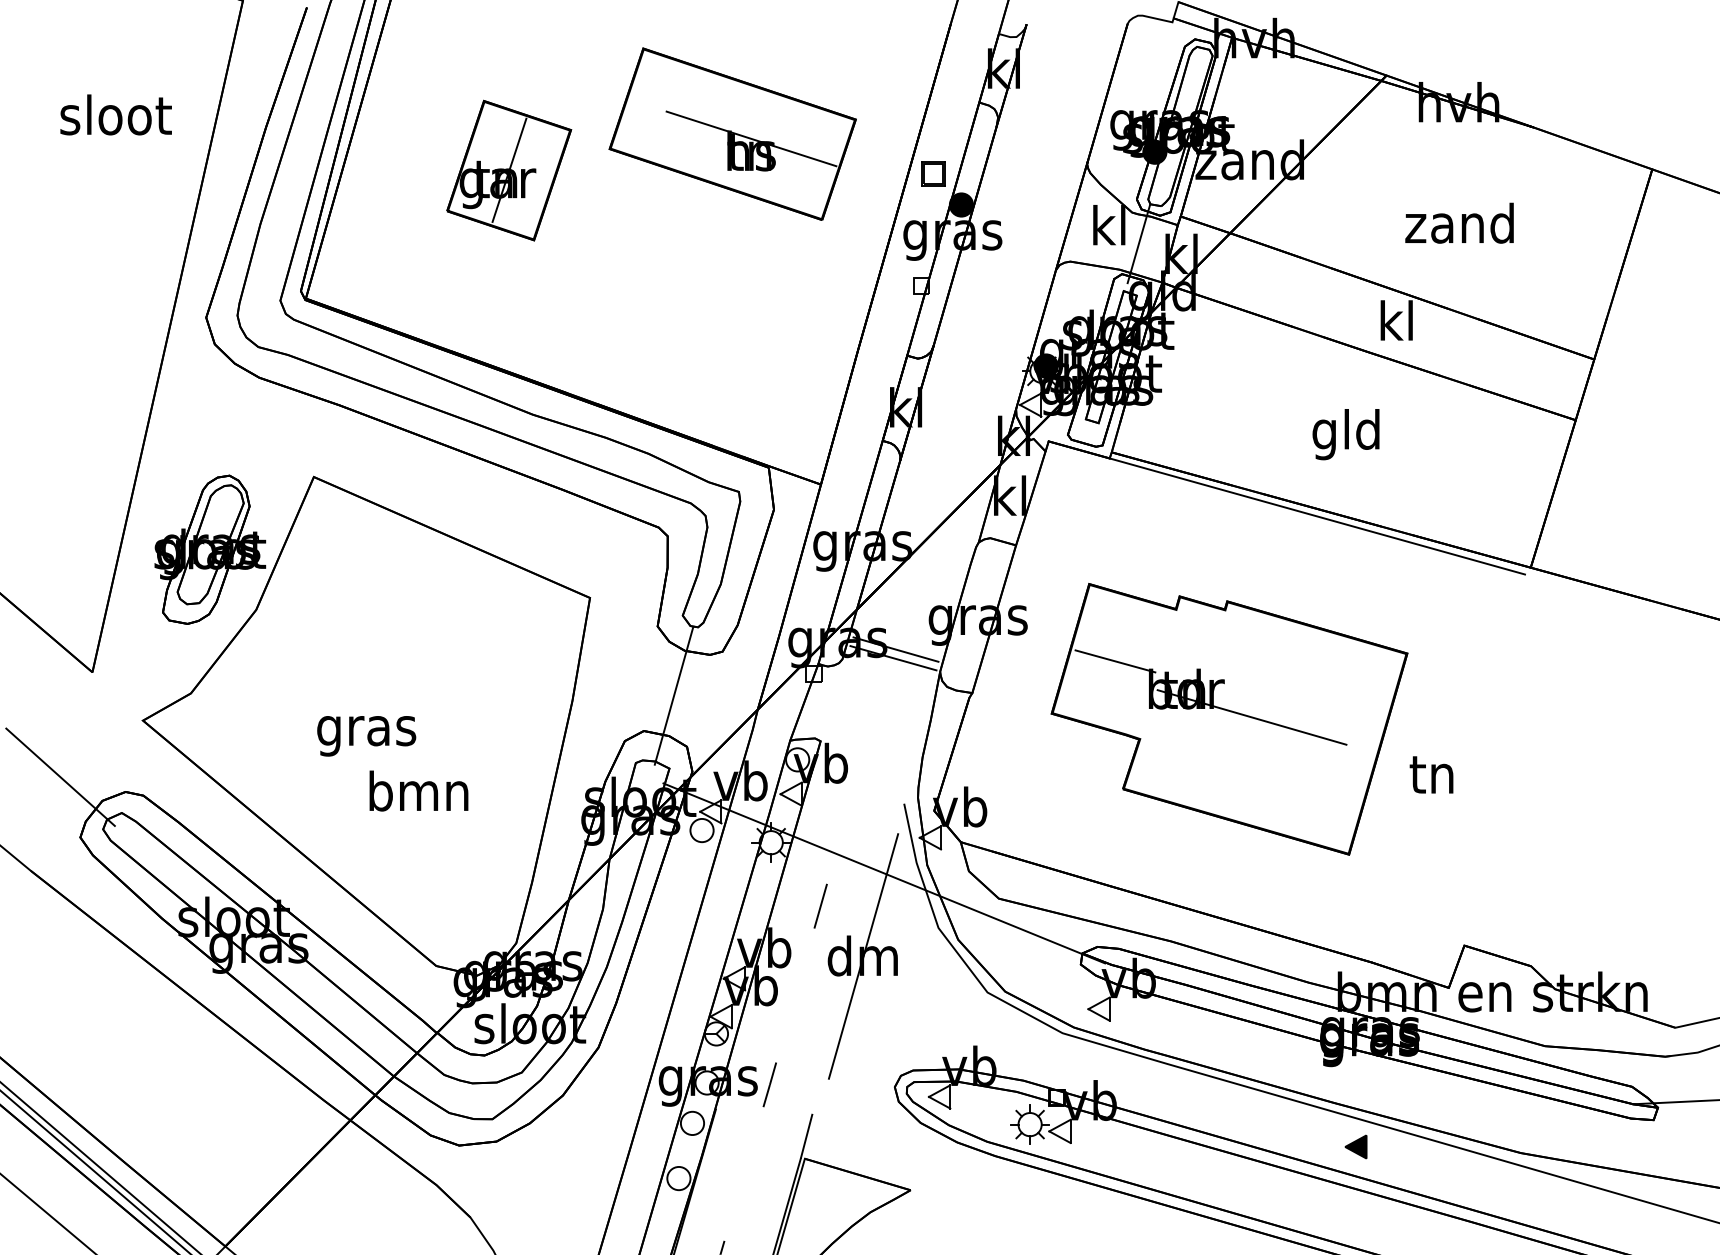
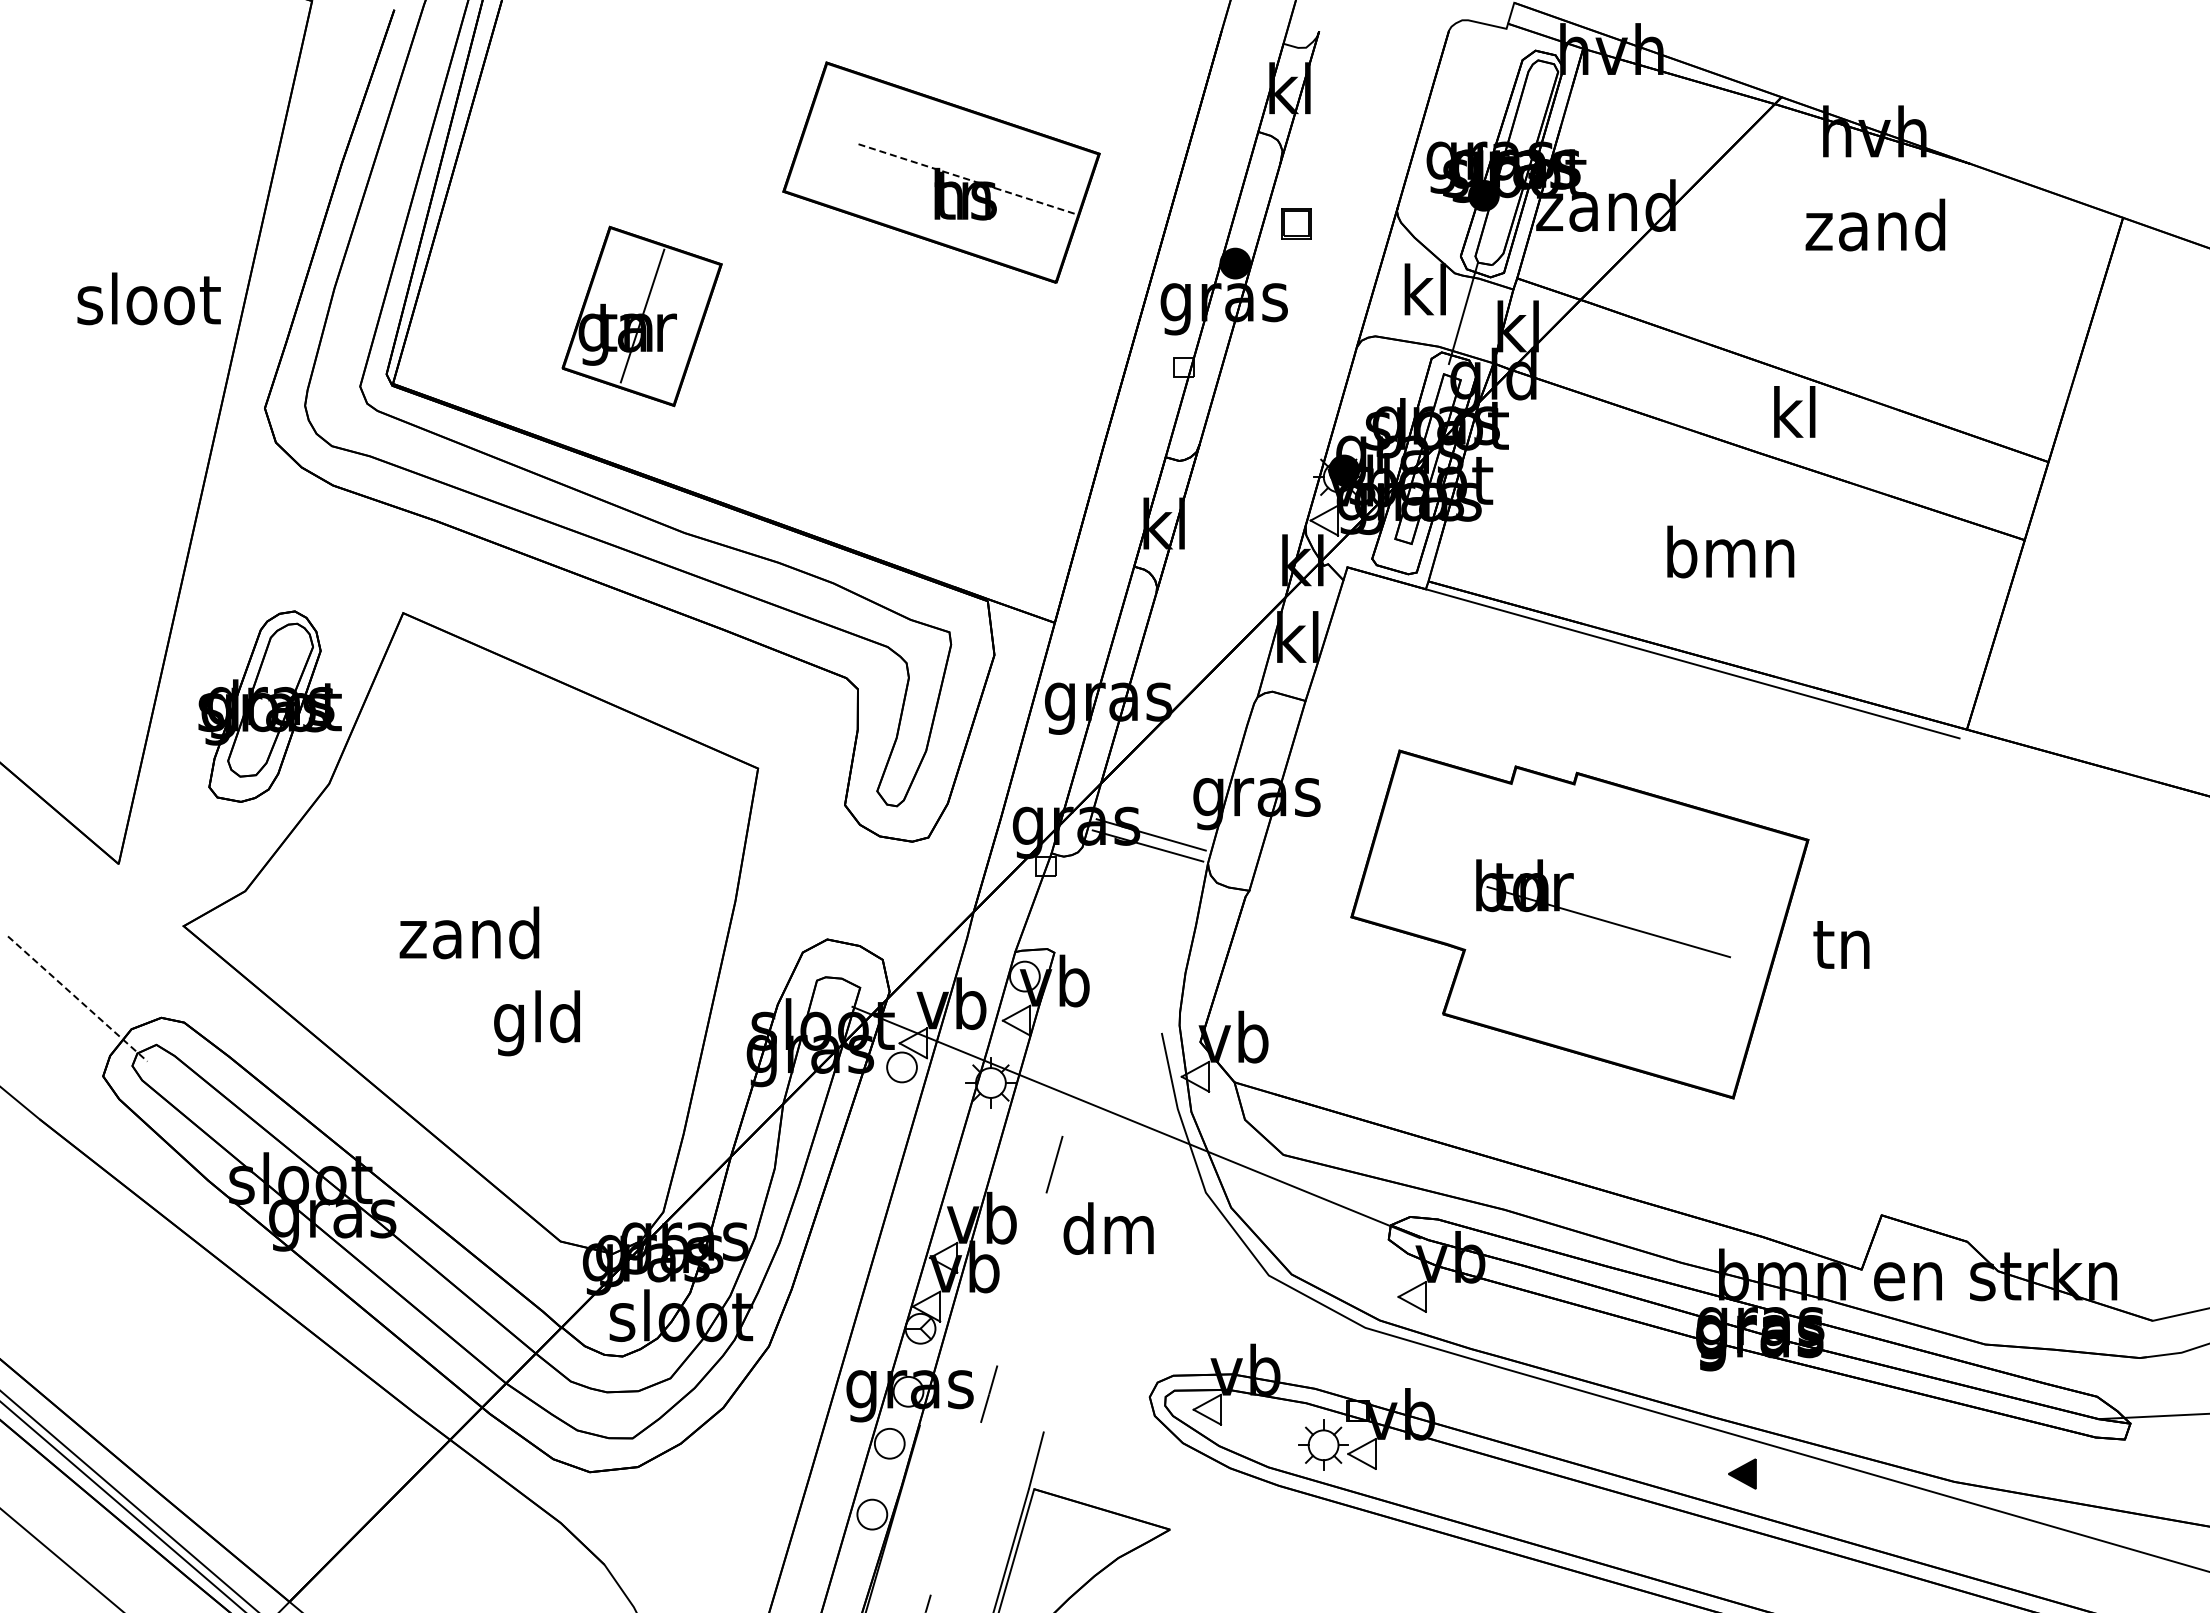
text: (115, 114) -> (148, 298), moved
line: (751, 138) -> (965, 178), solid -> dashed
part: (508, 170) -> (641, 316), moved
part: (933, 173) -> (1296, 223), moved
text: (1459, 222) -> (1875, 224), moved
text: (1346, 434) -> (1730, 558), gld -> bmn
line: (1115, 660) -> (1433, 849), removed
line: (673, 695) -> (865, 894), removed
text: (365, 731) -> (469, 939), gras -> zand
text: (1431, 774) -> (1841, 944), moved
line: (60, 776) -> (77, 998), solid -> dashed
text: (418, 796) -> (537, 1023), bmn -> gld
line: (863, 956) -> (1109, 1229), removed

